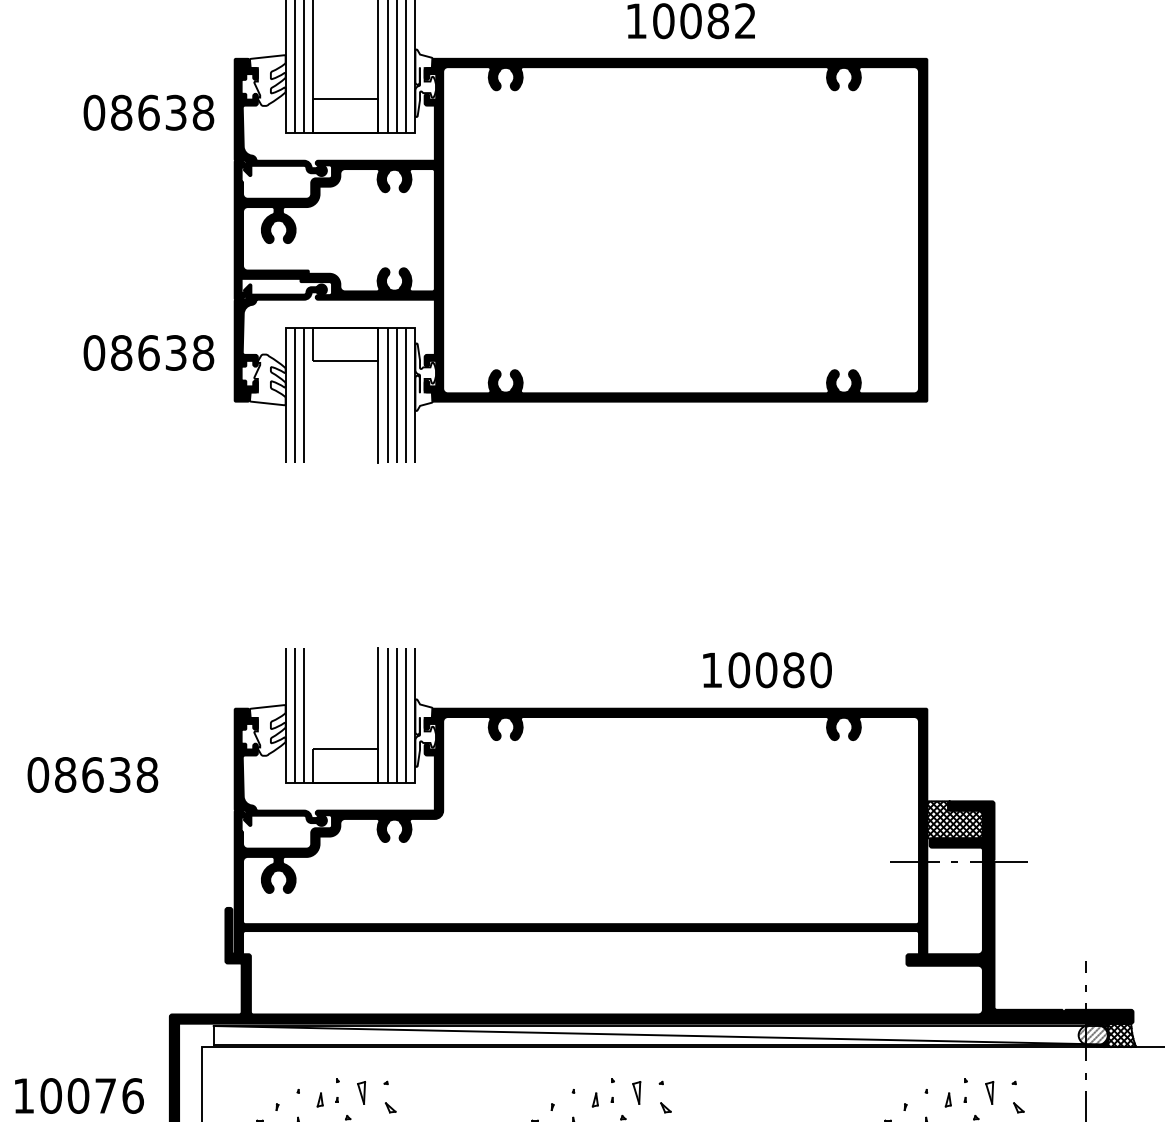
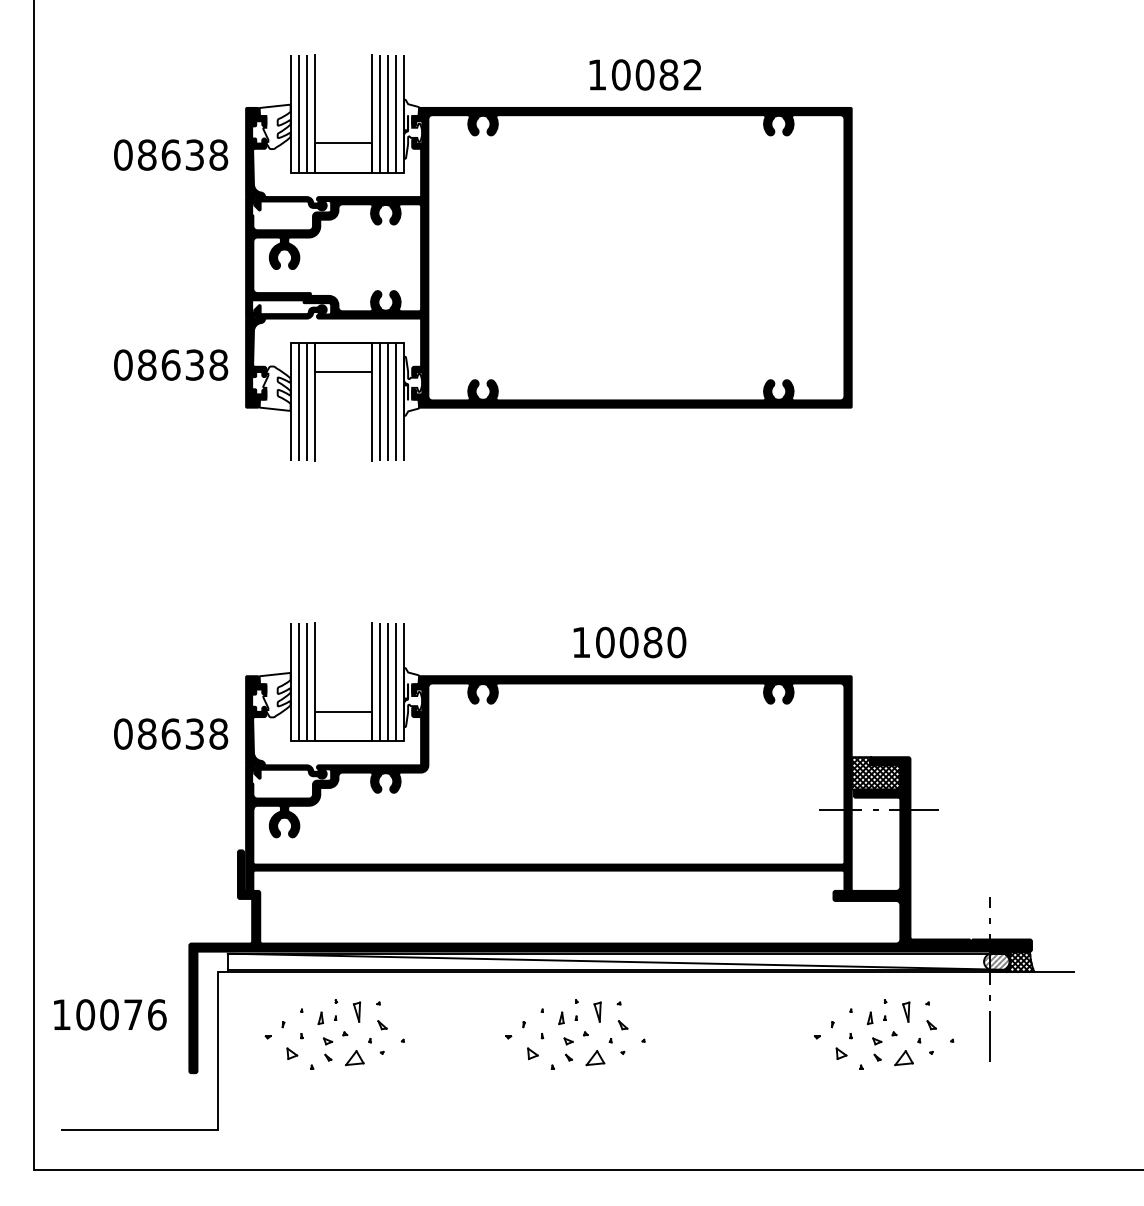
line: (312, 394) -> (314, 401), added
text: (766, 670) -> (629, 642), moved
line: (312, 714) -> (314, 681), added
text: (93, 774) -> (171, 733), moved

